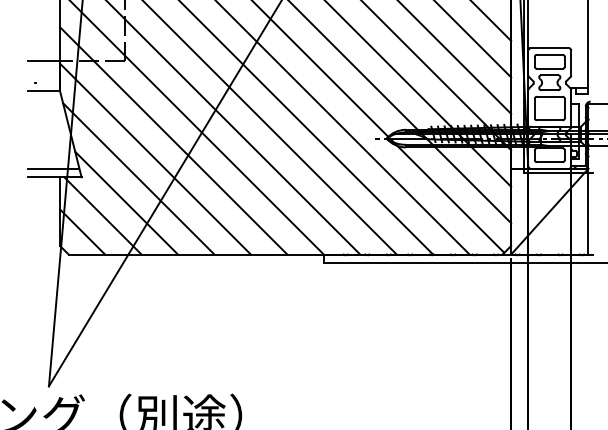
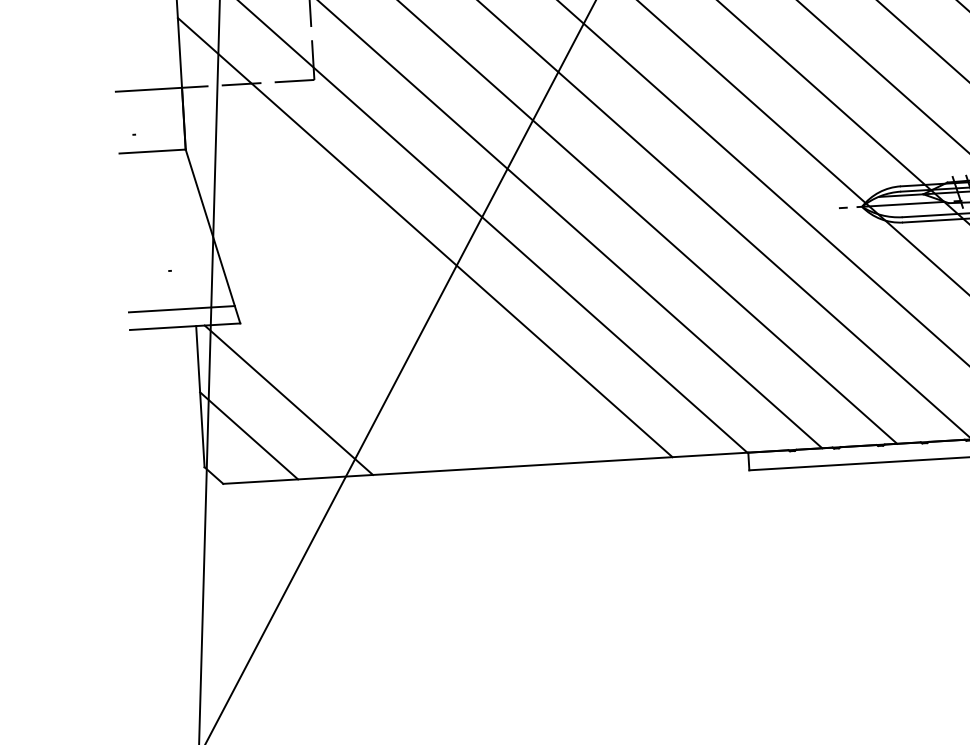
line: (155, 158) -> (389, 275), removed
line: (138, 178) -> (357, 319), removed
line: (126, 202) -> (335, 369), removed

